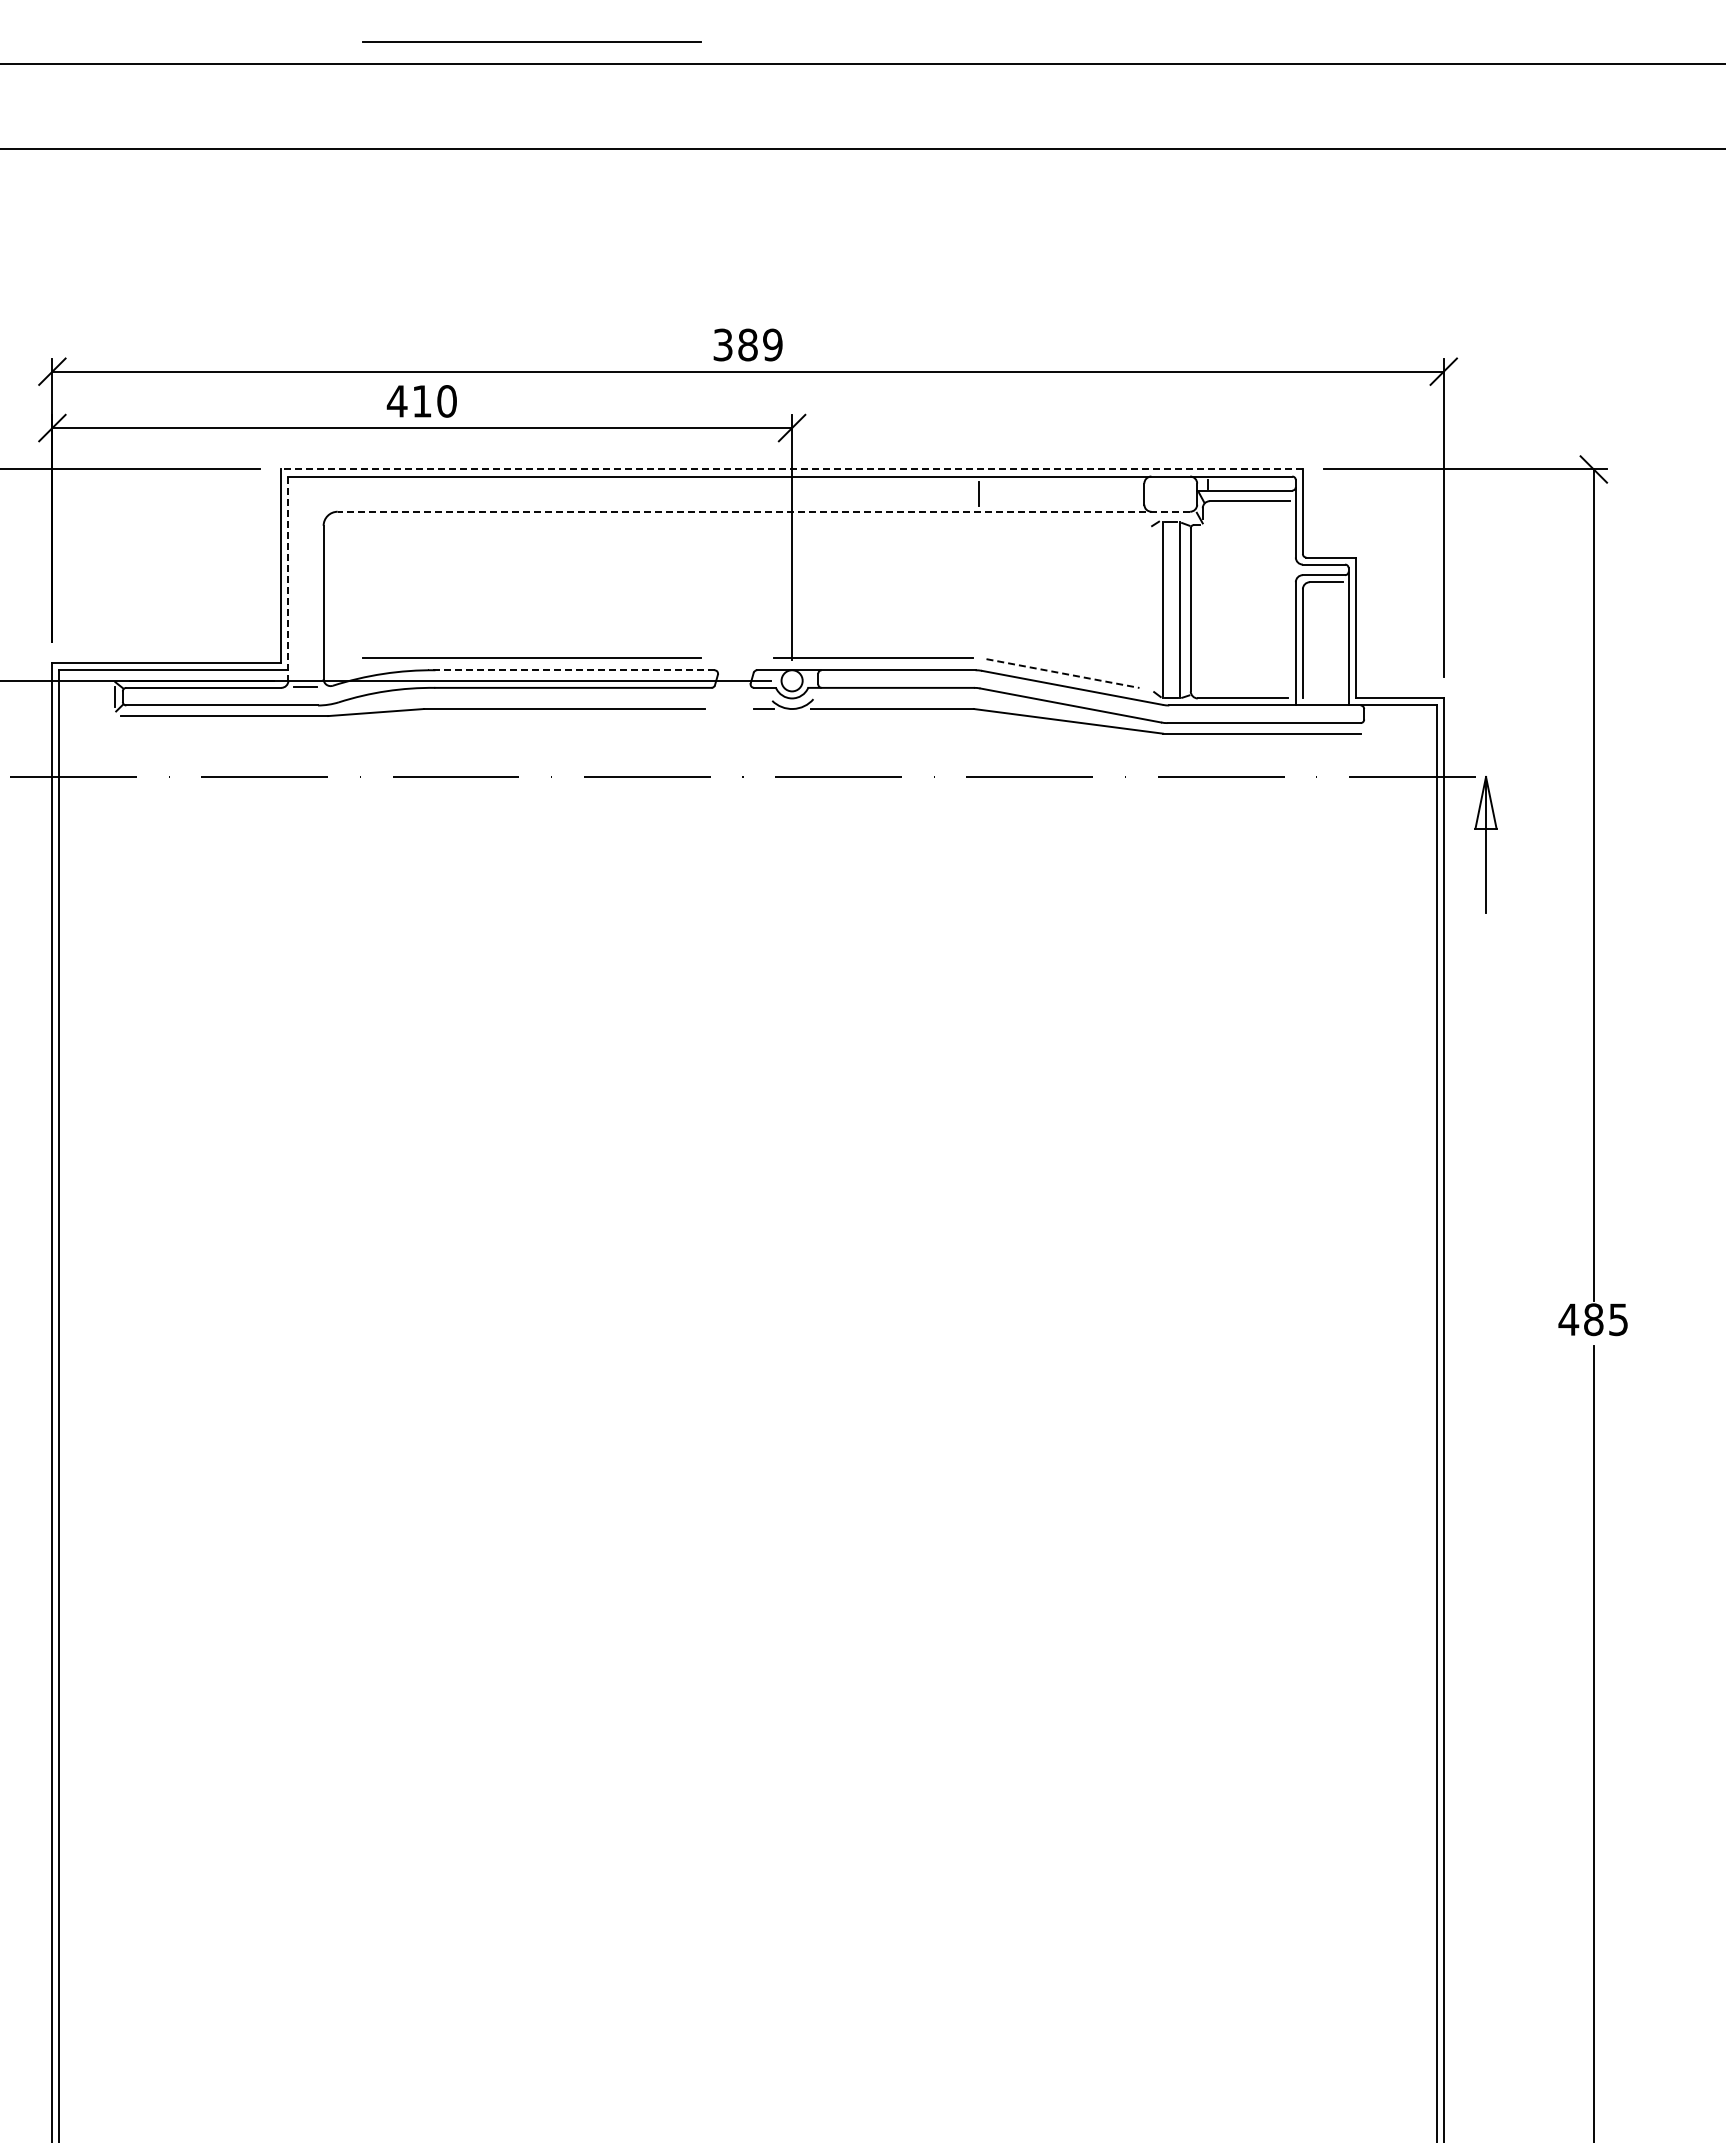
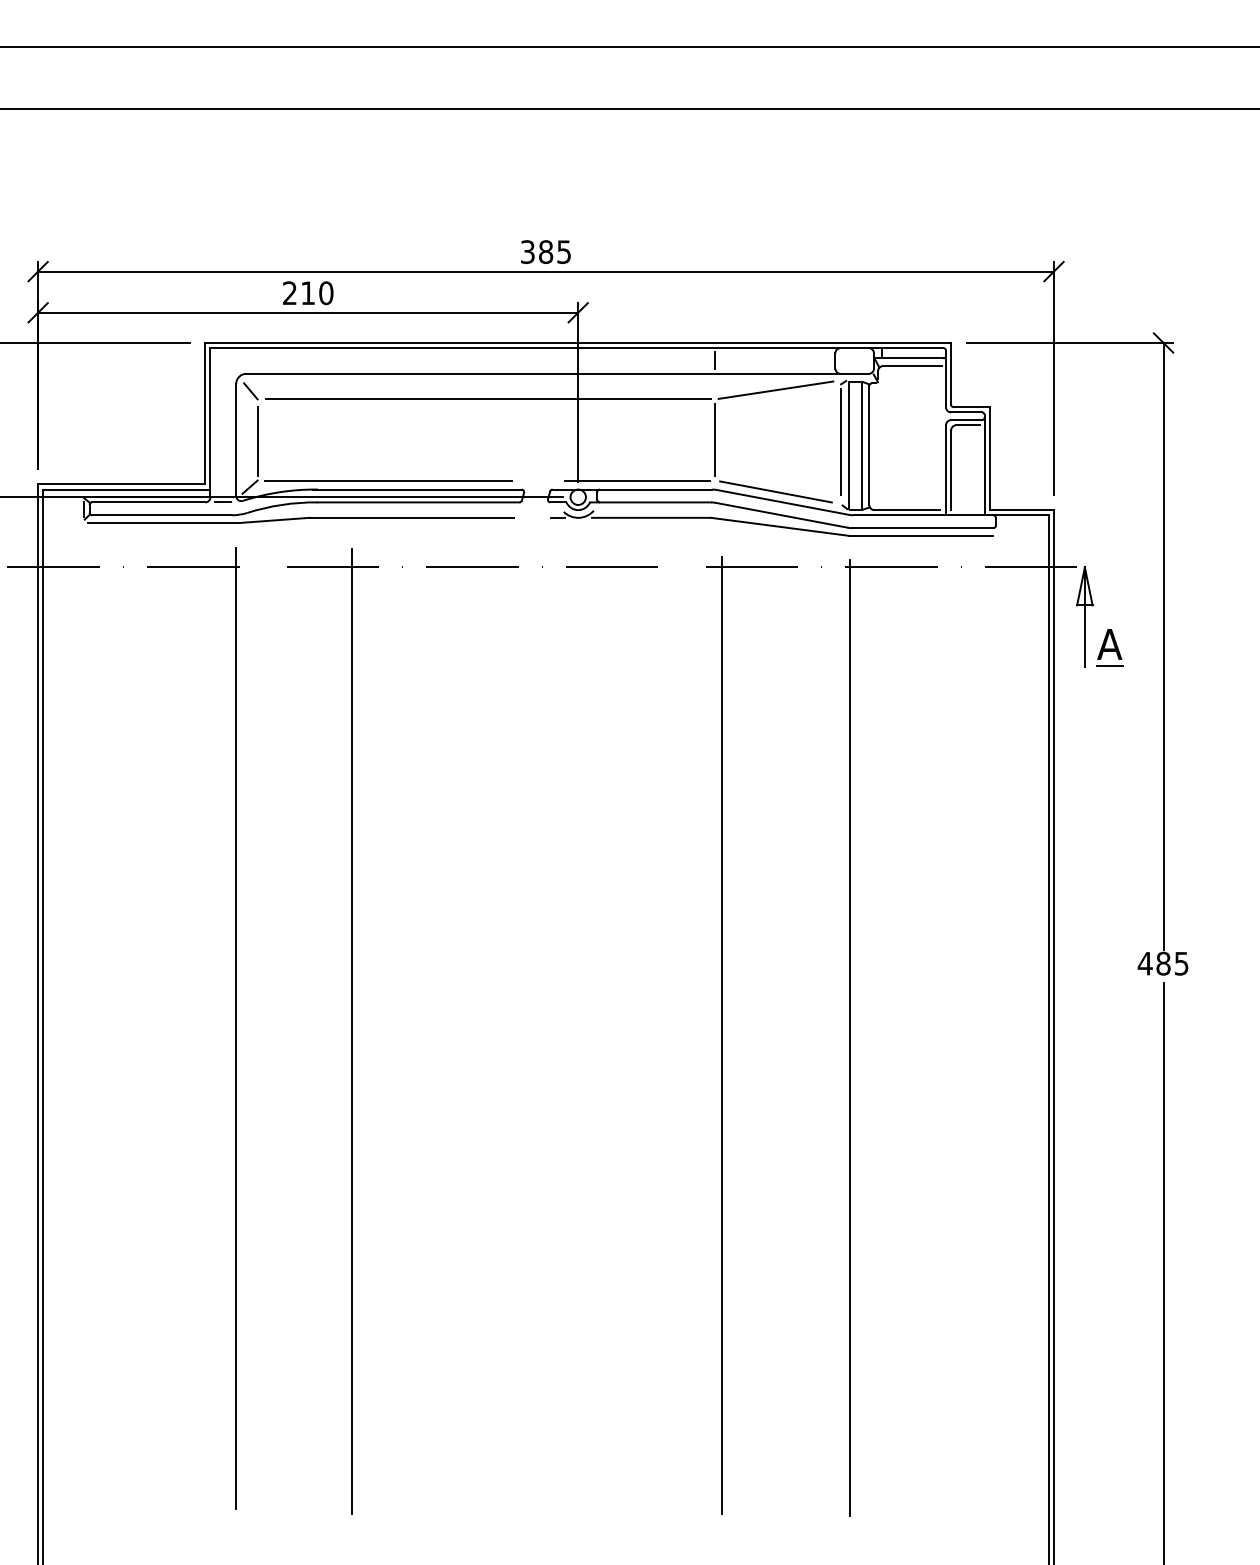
line: (531, 41) -> (387, 30), removed
text: (772, 344) -> (563, 251), 389 -> 385
text: (396, 401) -> (289, 293), 410 -> 210
line: (792, 469) -> (578, 342), dashed -> solid
line: (763, 511) -> (557, 373), dashed -> solid
line: (1062, 534) -> (775, 390), added
line: (343, 535) -> (250, 391), added
line: (668, 546) -> (487, 399), added
line: (288, 579) -> (210, 423), dashed -> solid
line: (979, 602) -> (715, 440), added
line: (352, 603) -> (257, 440), added
line: (1152, 604) -> (841, 441), added
line: (342, 666) -> (249, 486), added
line: (570, 670) -> (416, 489), dashed -> solid
line: (1062, 673) -> (775, 491), dashed -> solid
part: (1519, 886) -> (1109, 647), added
line: (323, 1408) -> (236, 1028), added
line: (482, 1412) -> (352, 1031), added
line: (988, 1418) -> (721, 1035), added
line: (1164, 1421) -> (850, 1038), added

